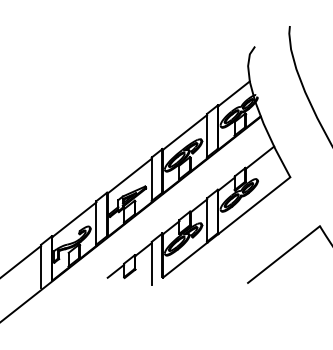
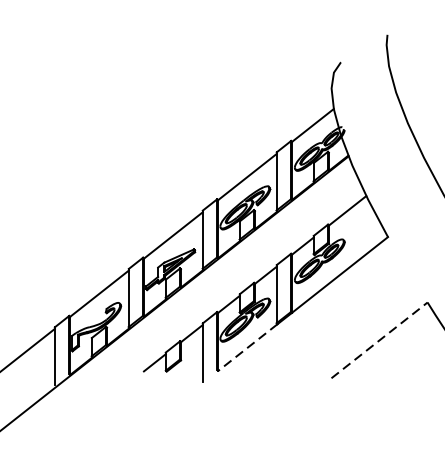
line: (283, 254) -> (378, 340), solid -> dashed
line: (185, 260) -> (247, 348), solid -> dashed

